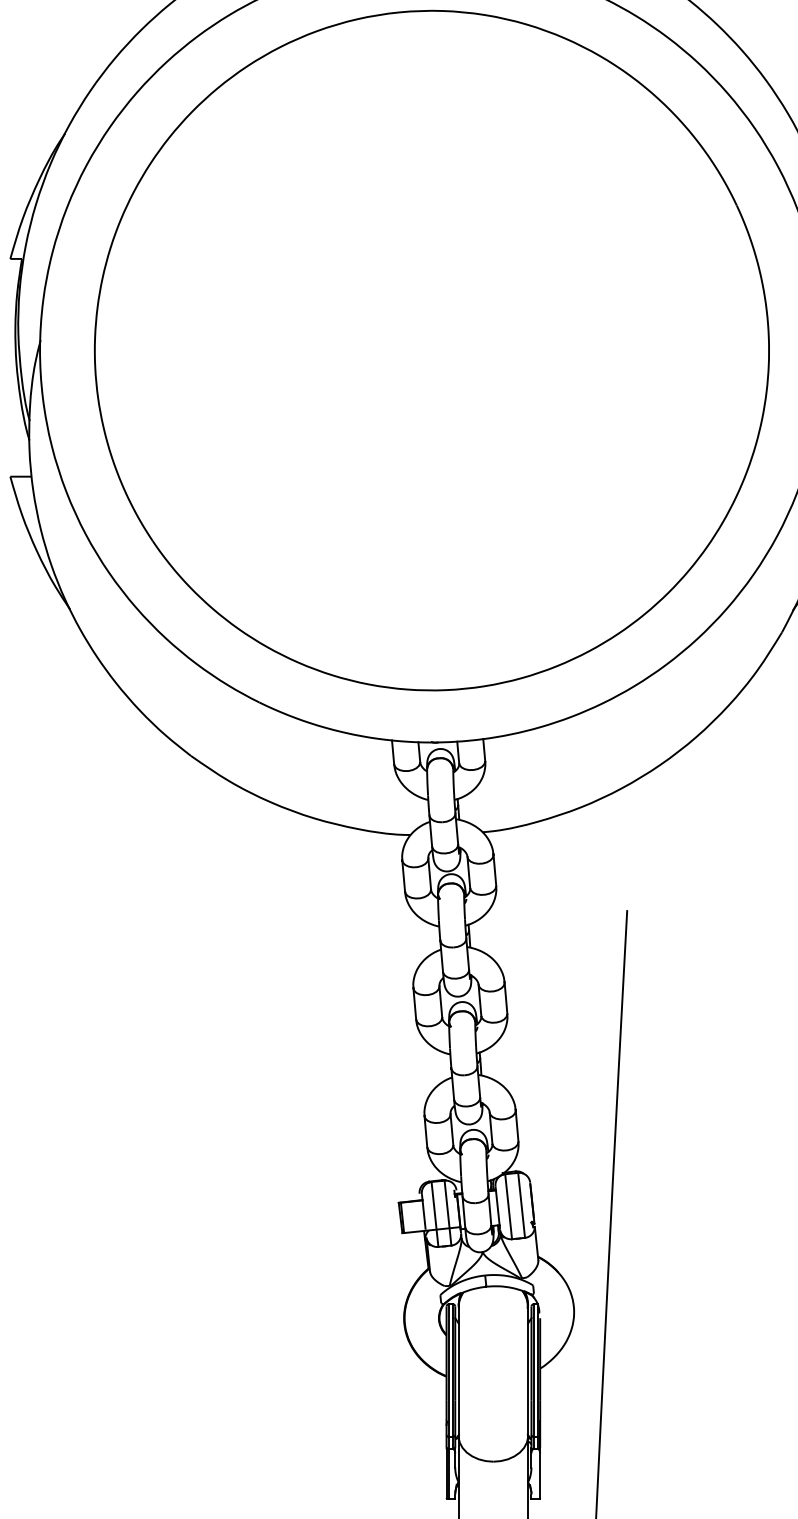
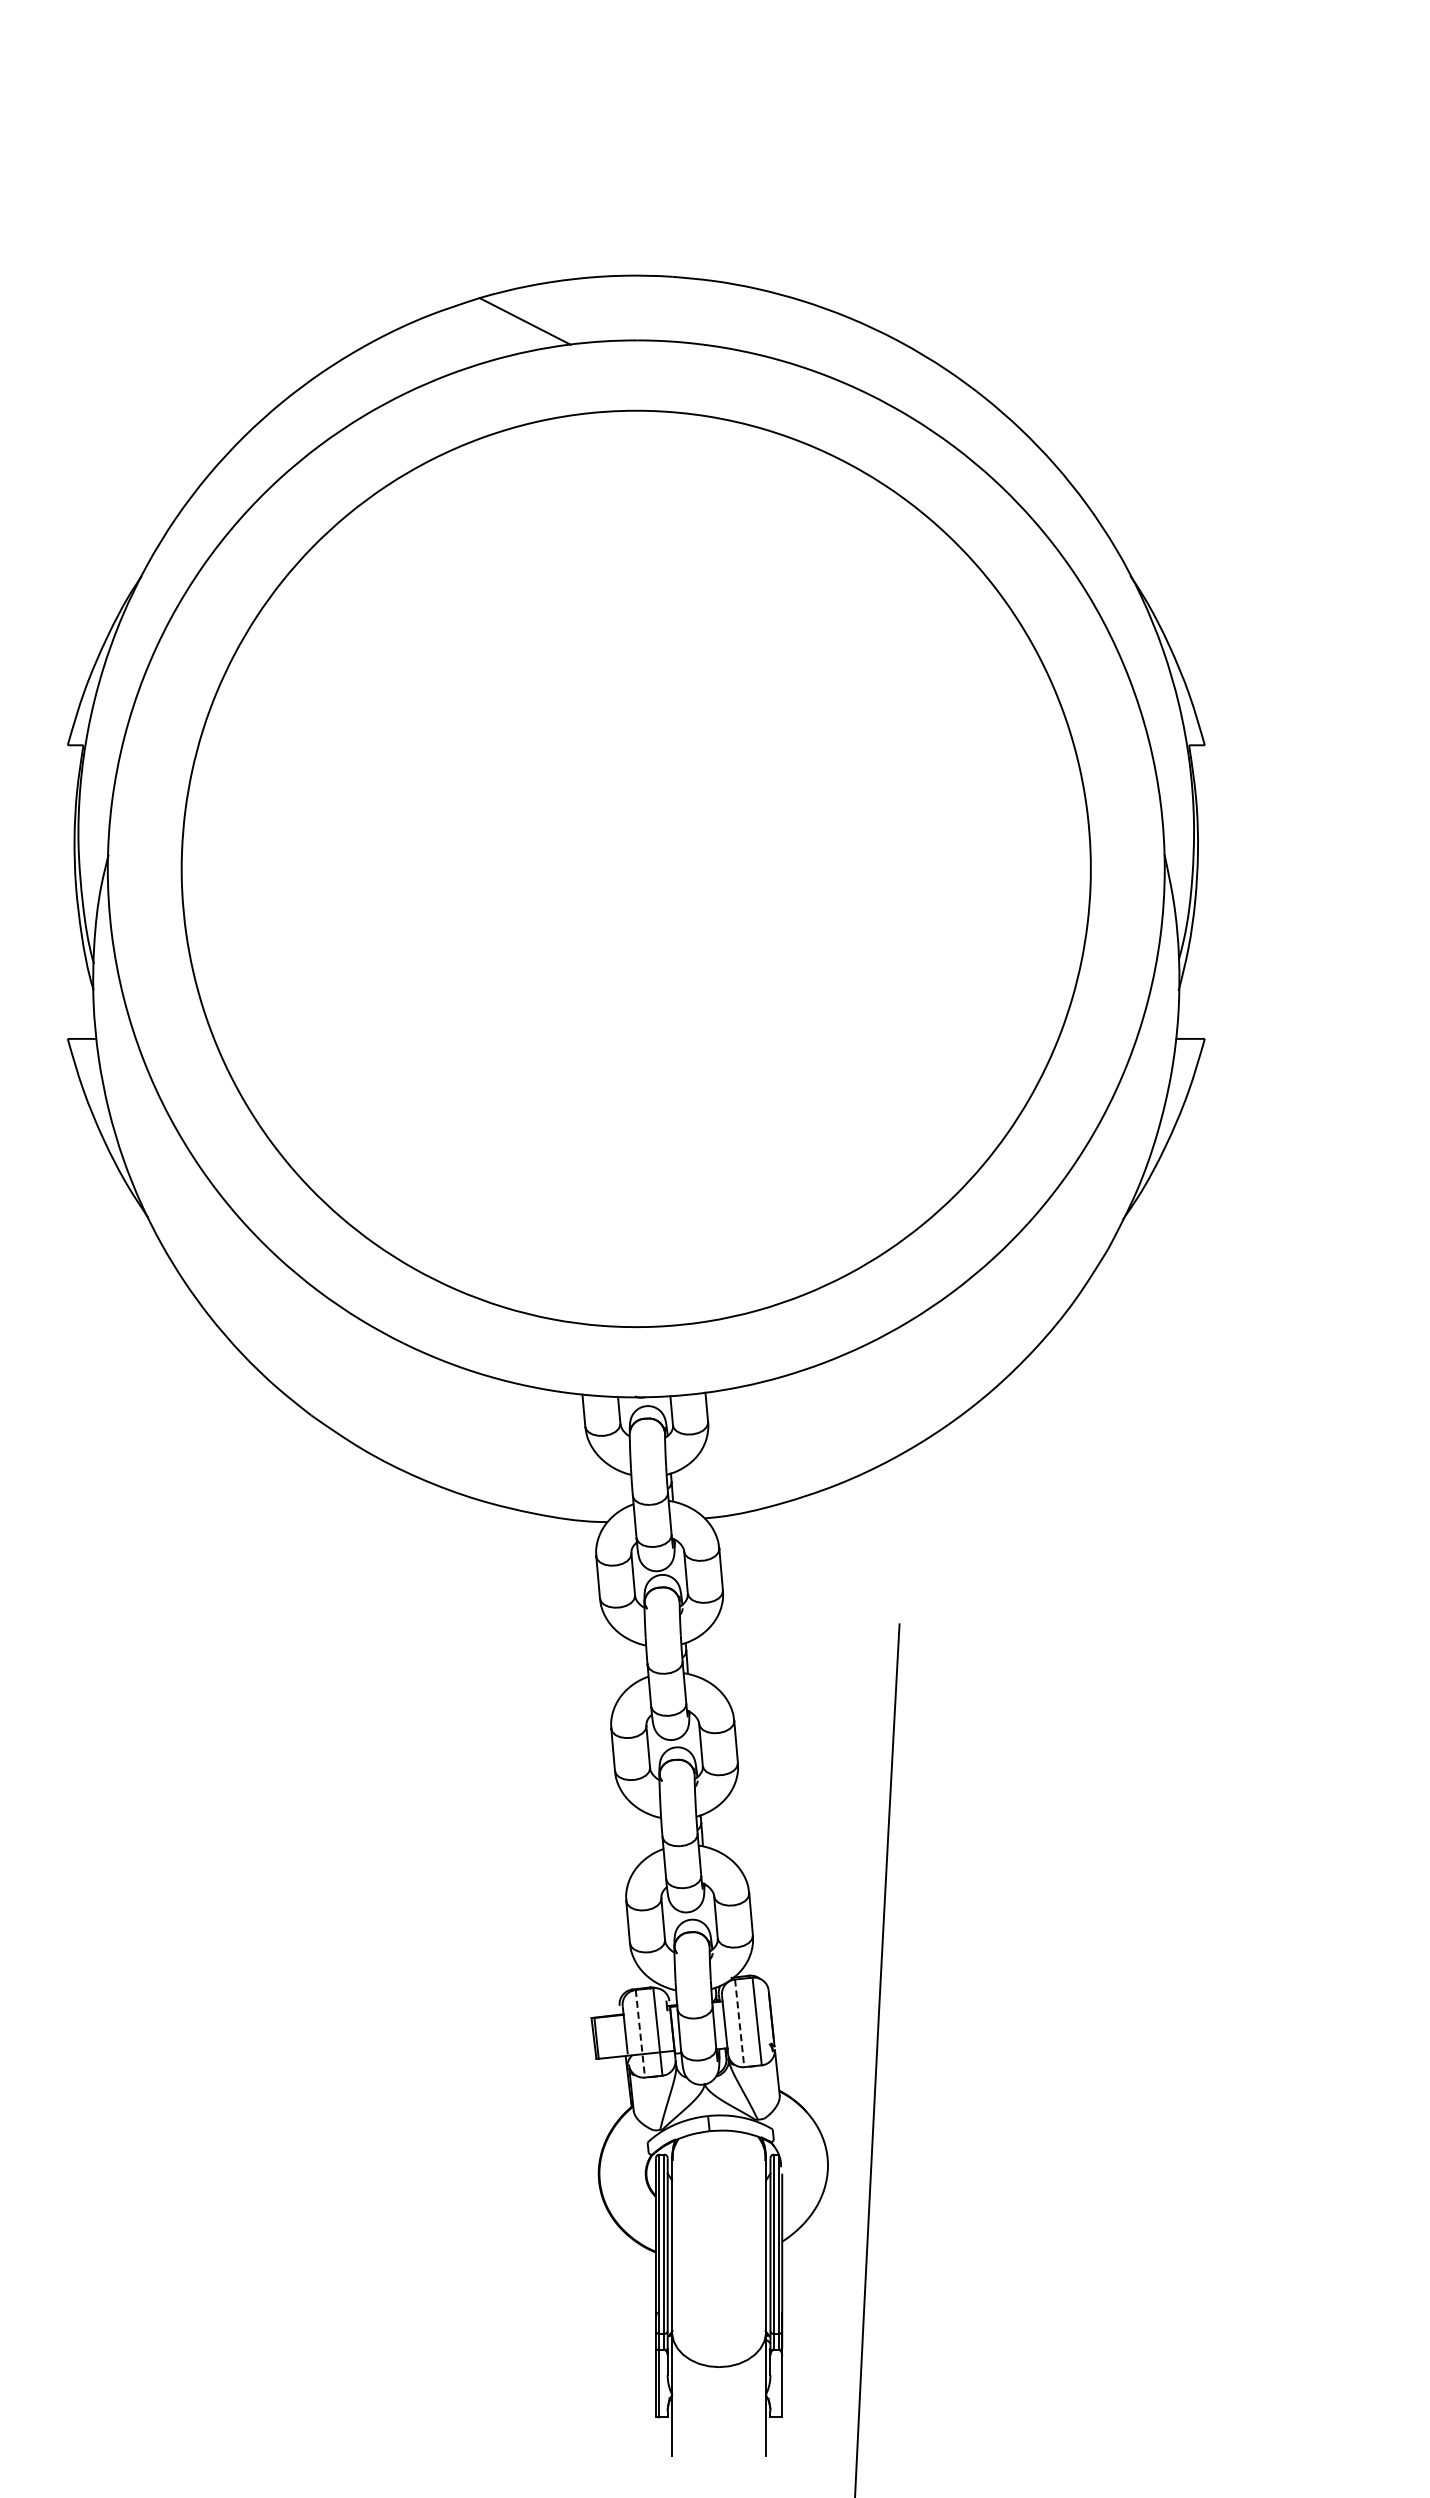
line: (508, 1206) -> (739, 2023), solid -> dashed
line: (435, 1215) -> (640, 2034), solid -> dashed

